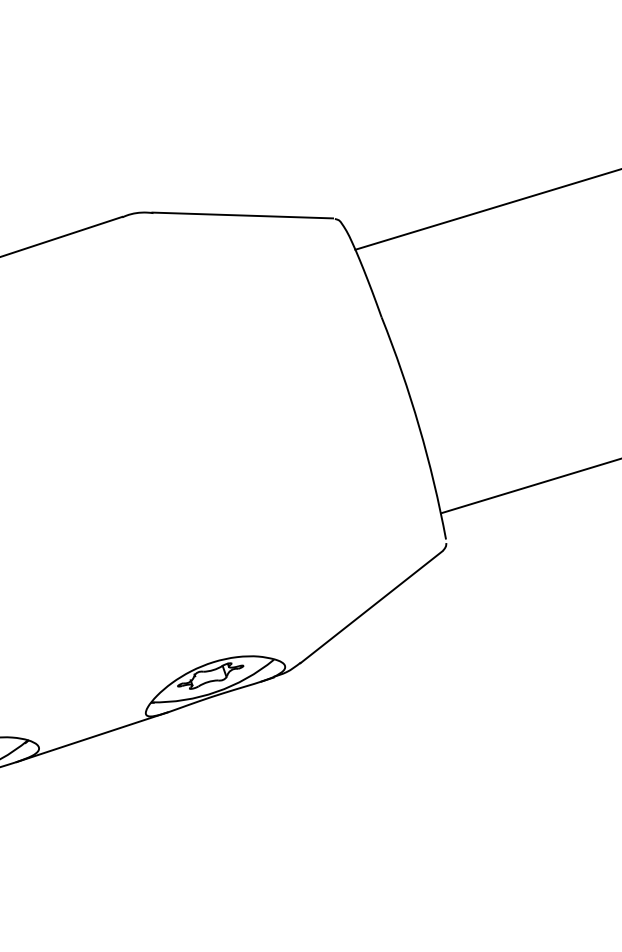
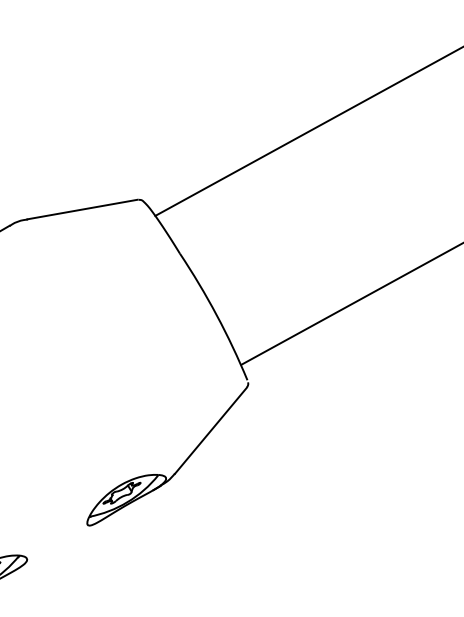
line: (91, 737) -> (57, 545), removed

